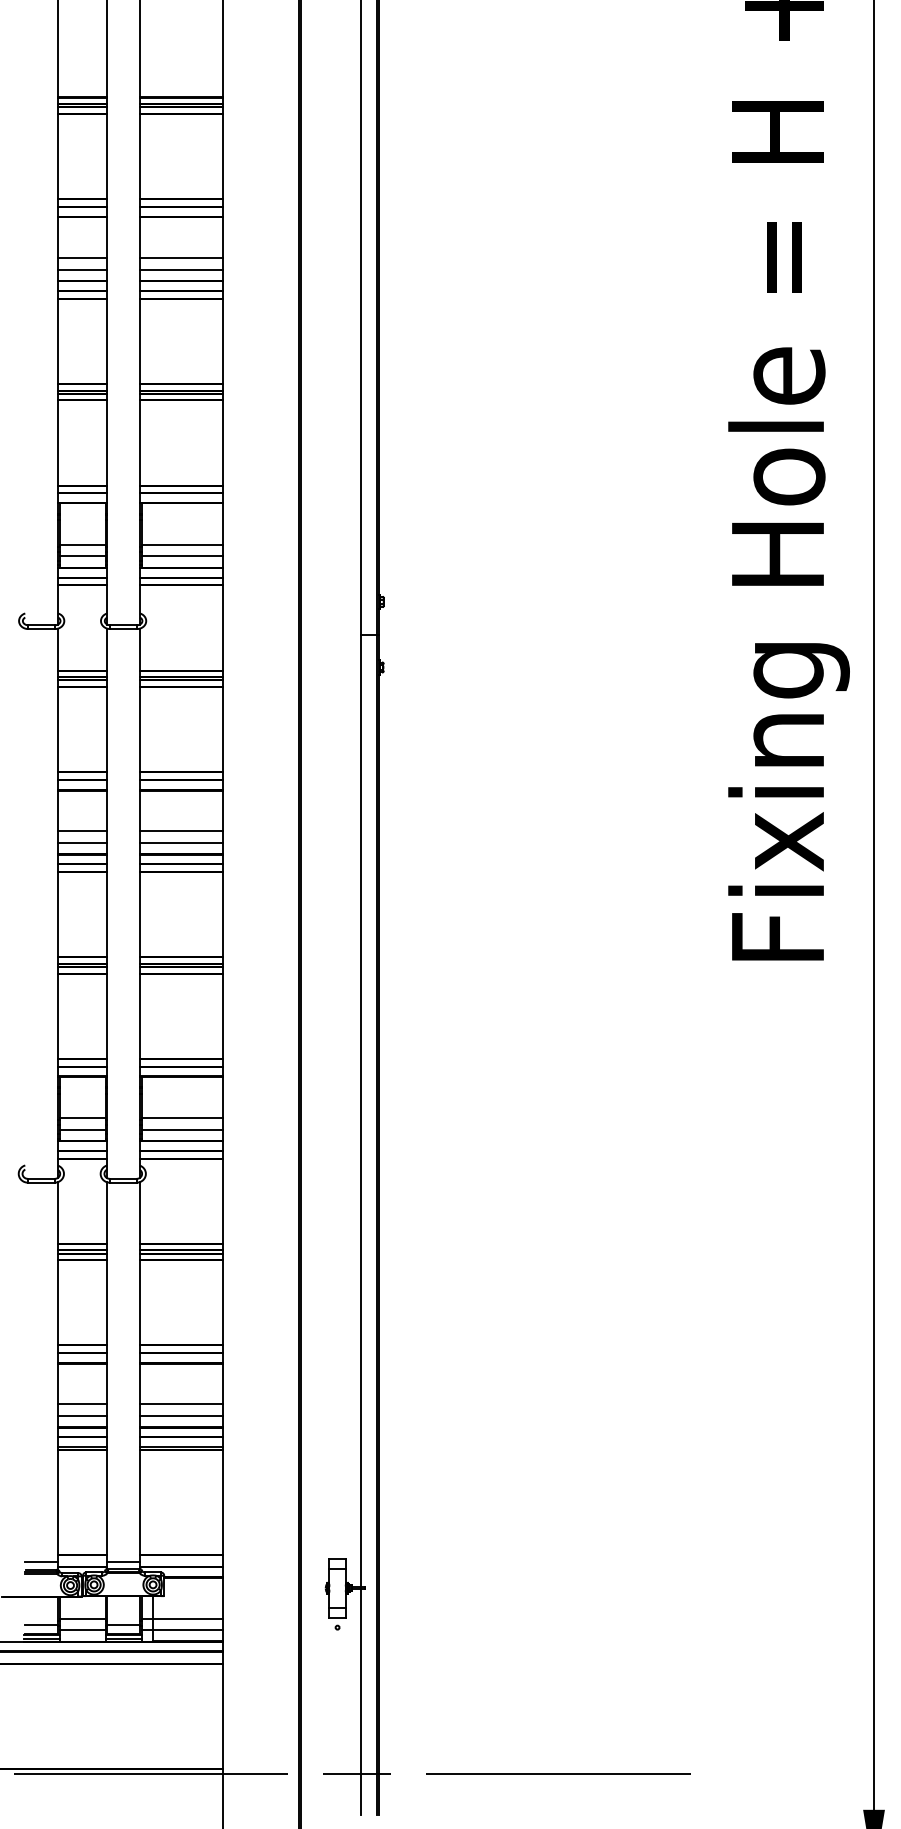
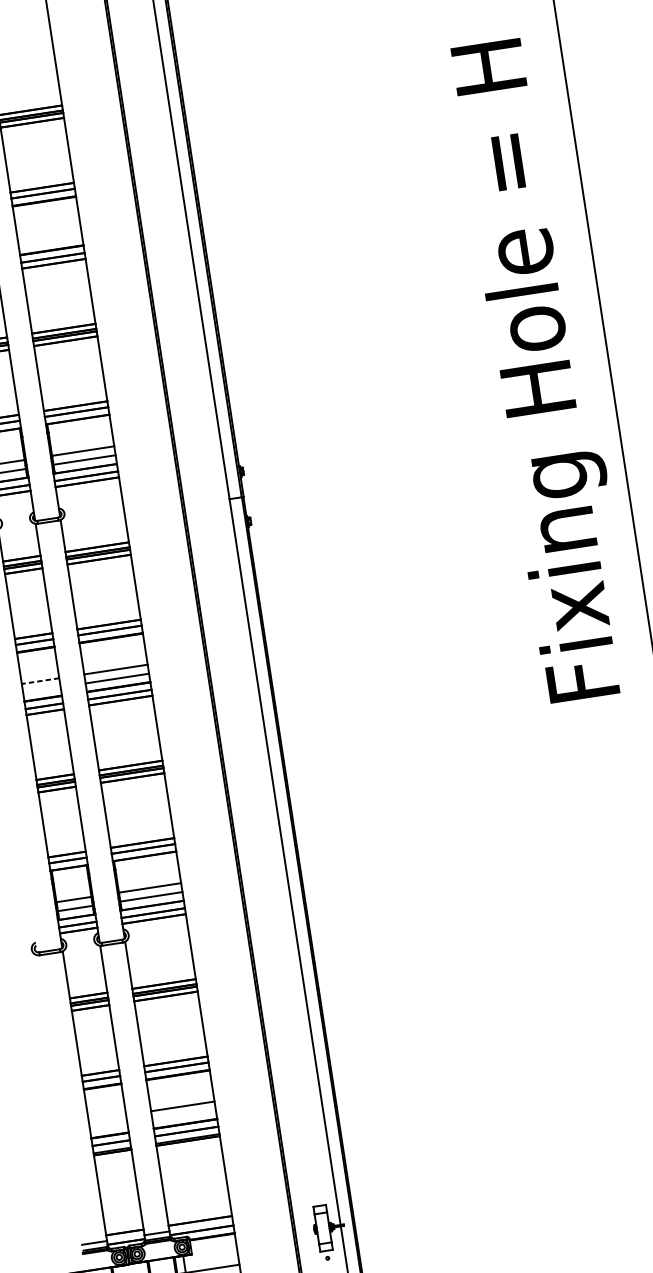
line: (181, 258) -> (49, 233), removed
line: (181, 269) -> (50, 241), removed
line: (82, 831) -> (40, 681), solid -> dashed
line: (82, 843) -> (41, 690), removed
line: (82, 1404) -> (107, 1118), removed
line: (82, 1416) -> (108, 1127), removed
line: (181, 1416) -> (184, 1115), removed

